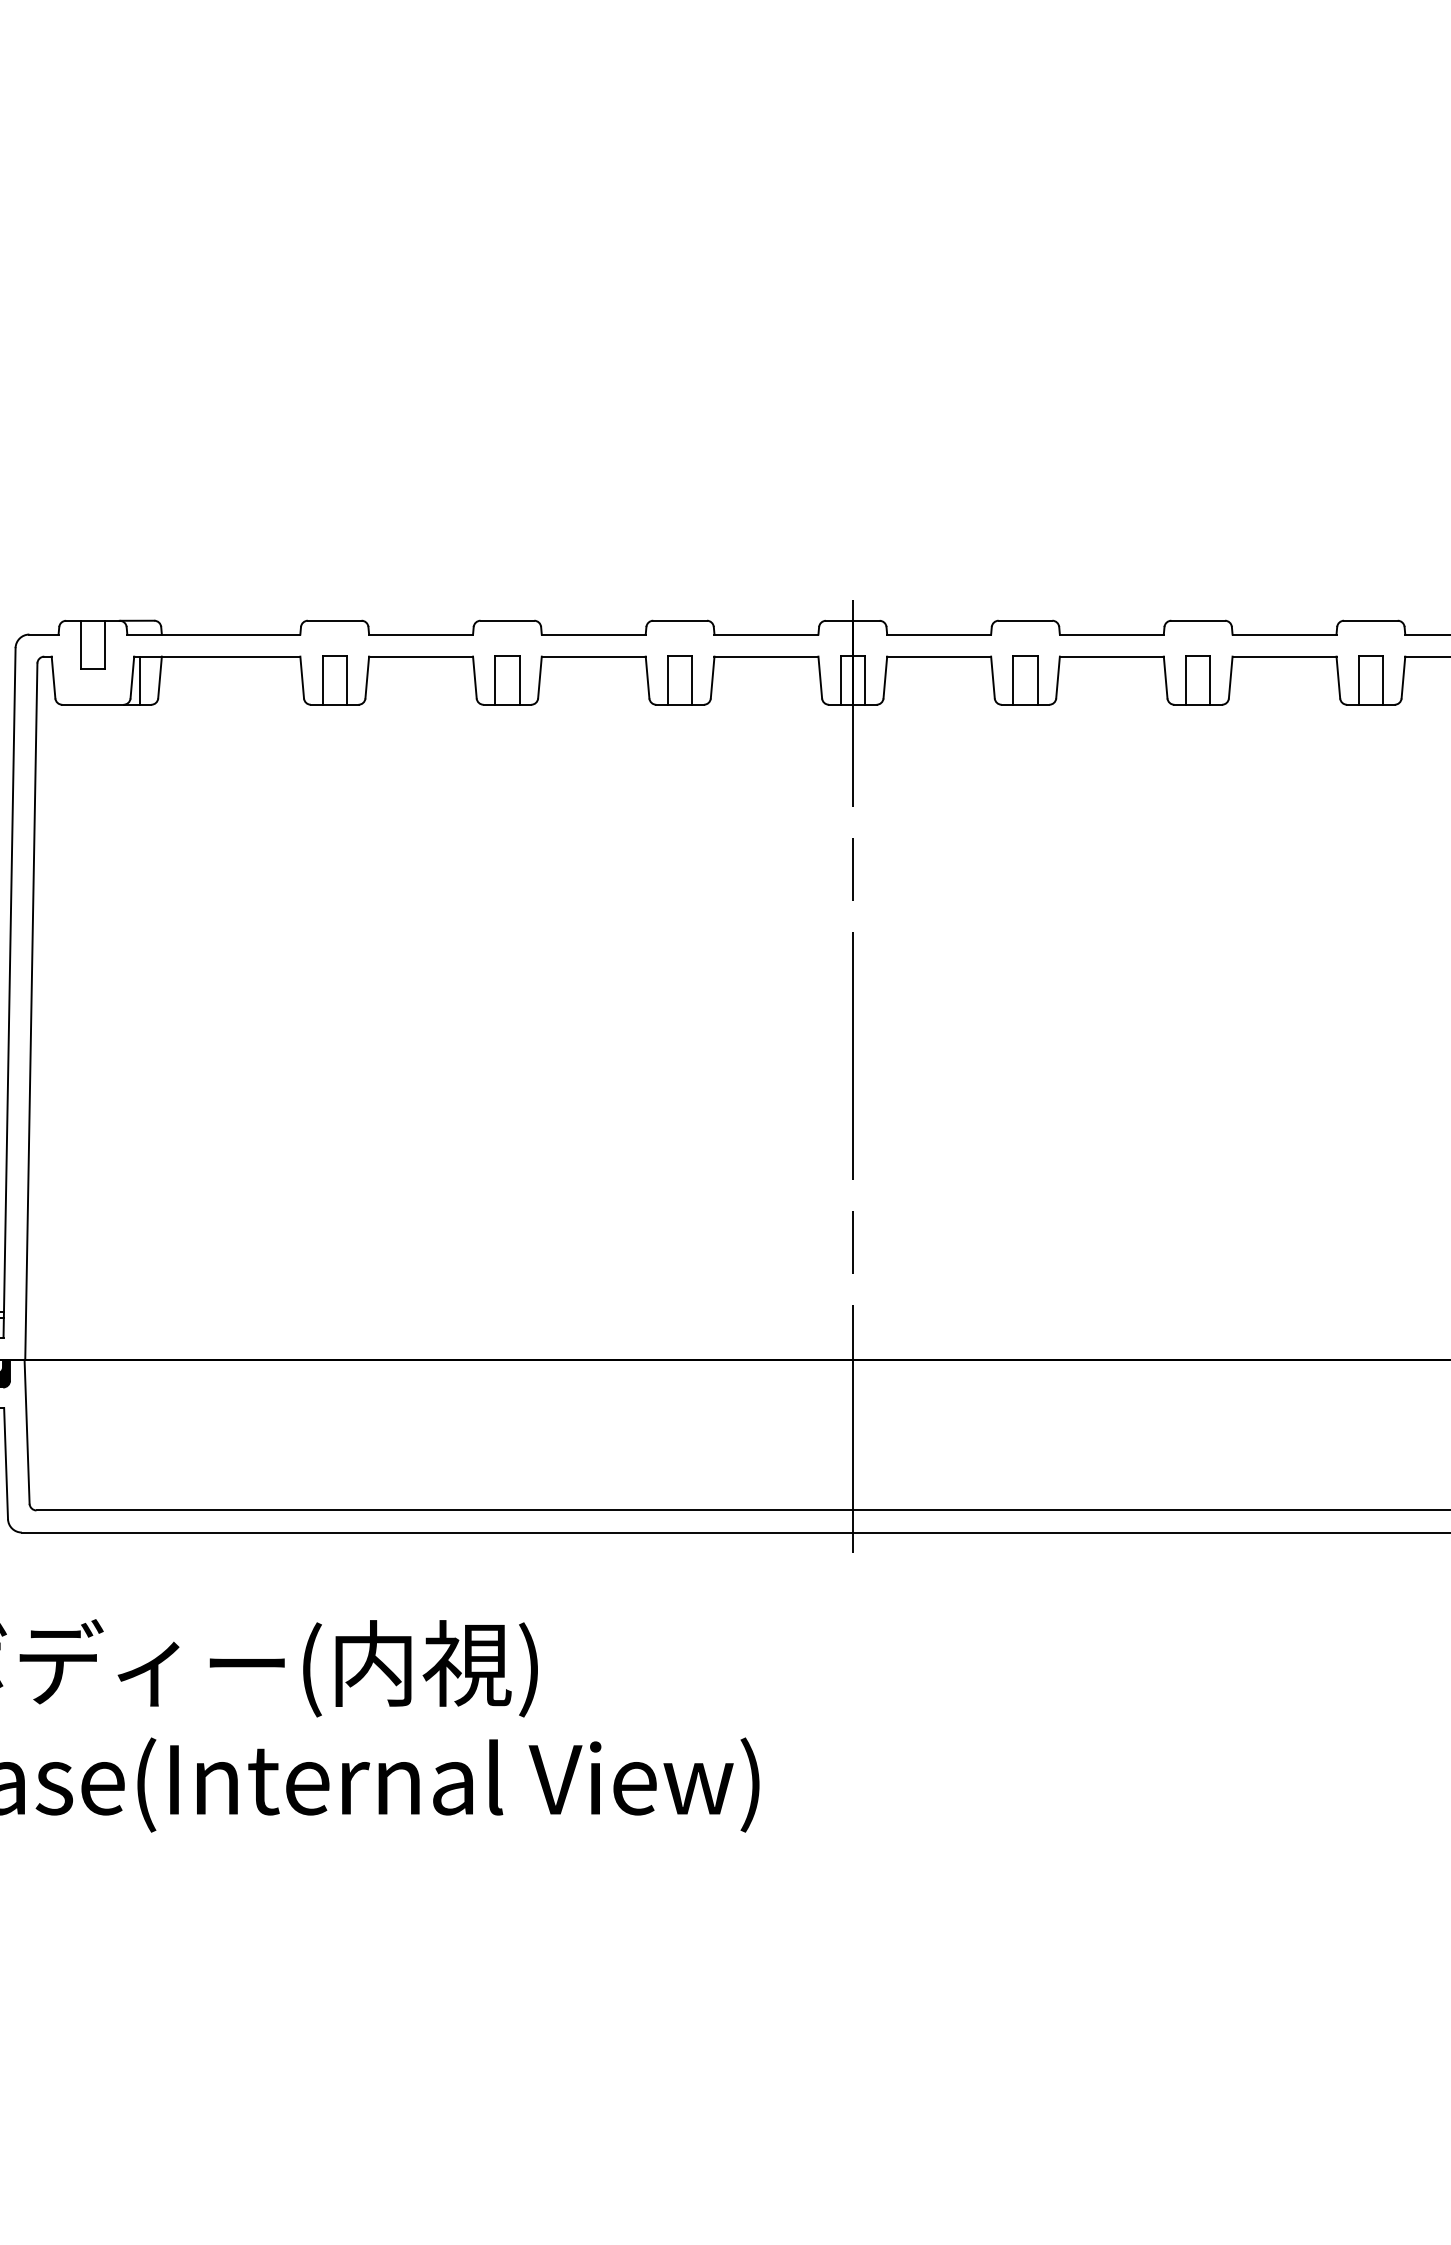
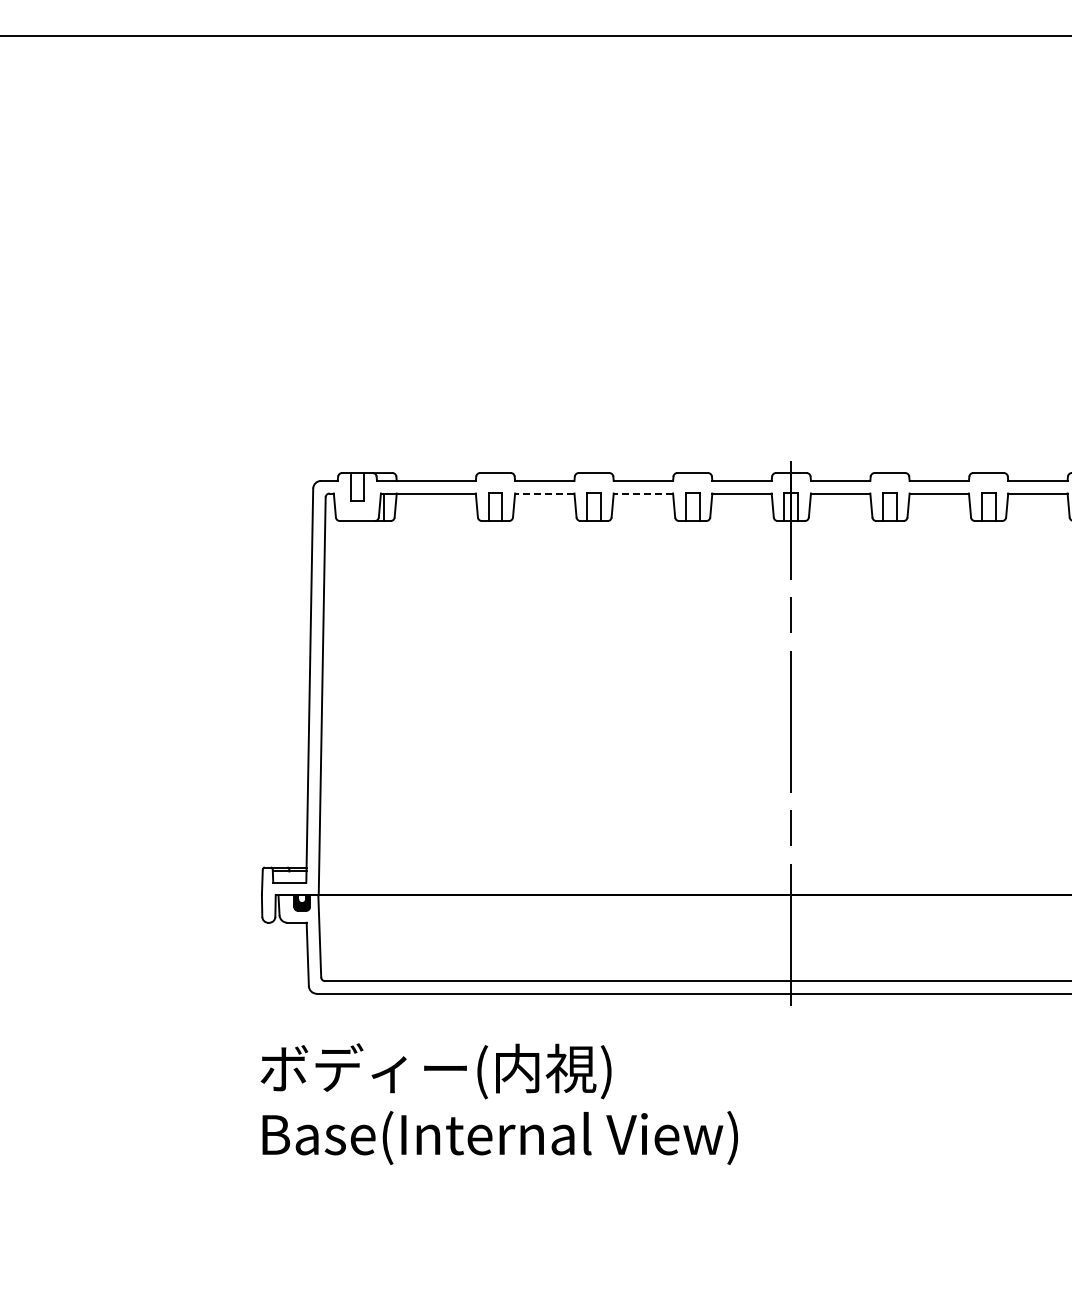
line: (420, 656) -> (544, 493), solid -> dashed
line: (593, 656) -> (643, 493), solid -> dashed

